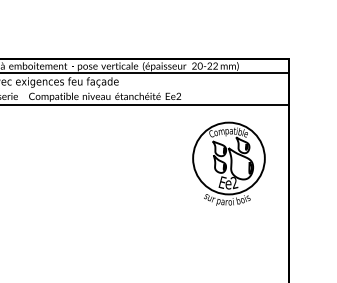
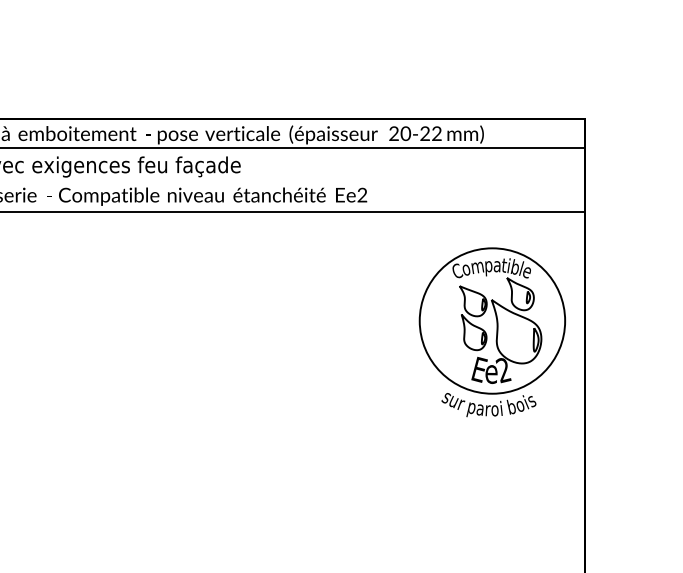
part: (228, 163) -> (491, 331), moved

